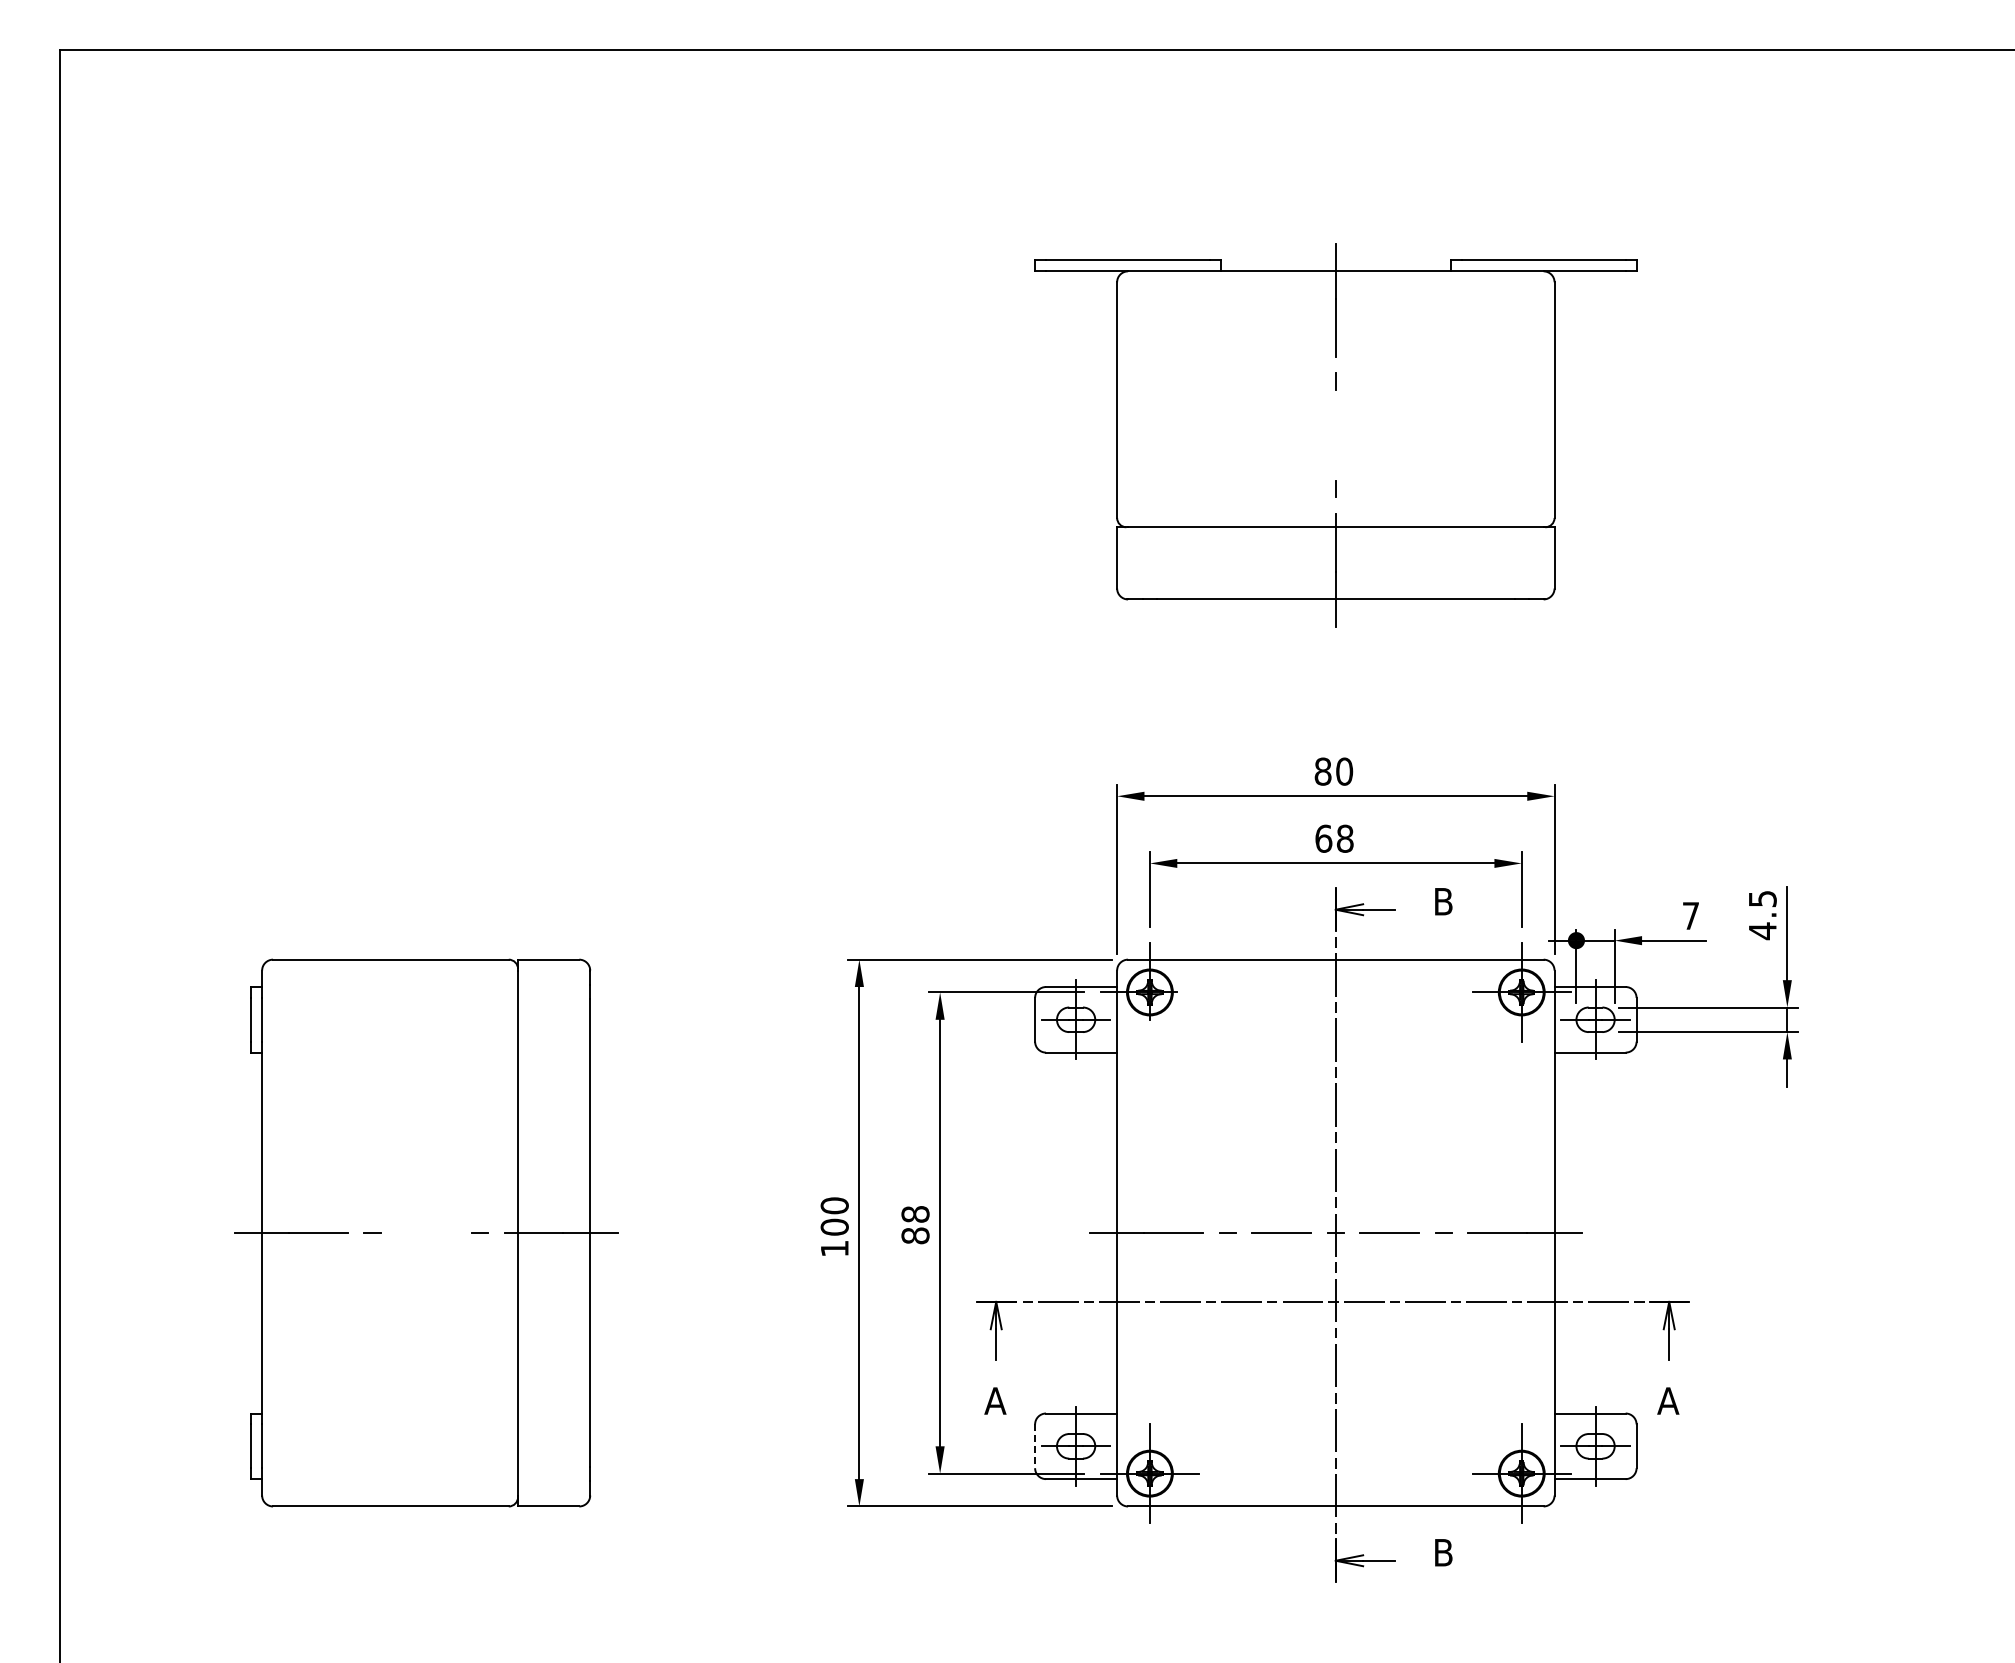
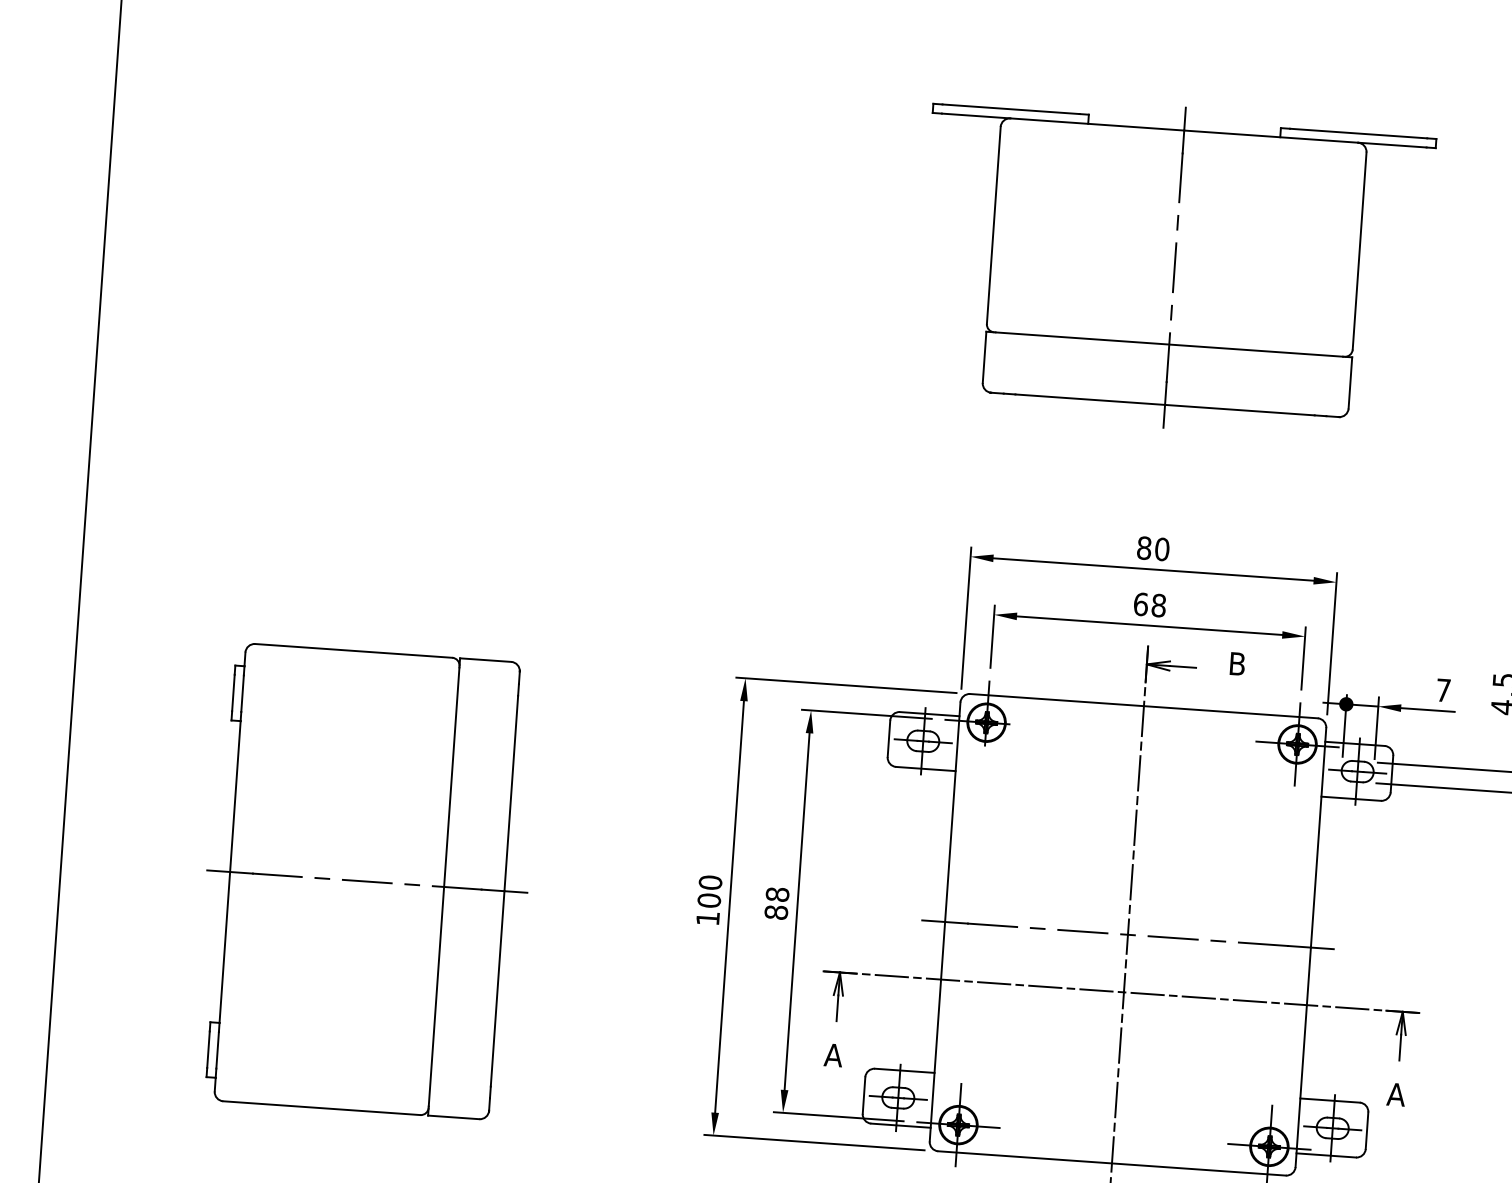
line: (1335, 435) -> (1174, 267), added
line: (426, 1233) -> (367, 881), added
line: (1035, 1446) -> (864, 1095), dashed -> solid

